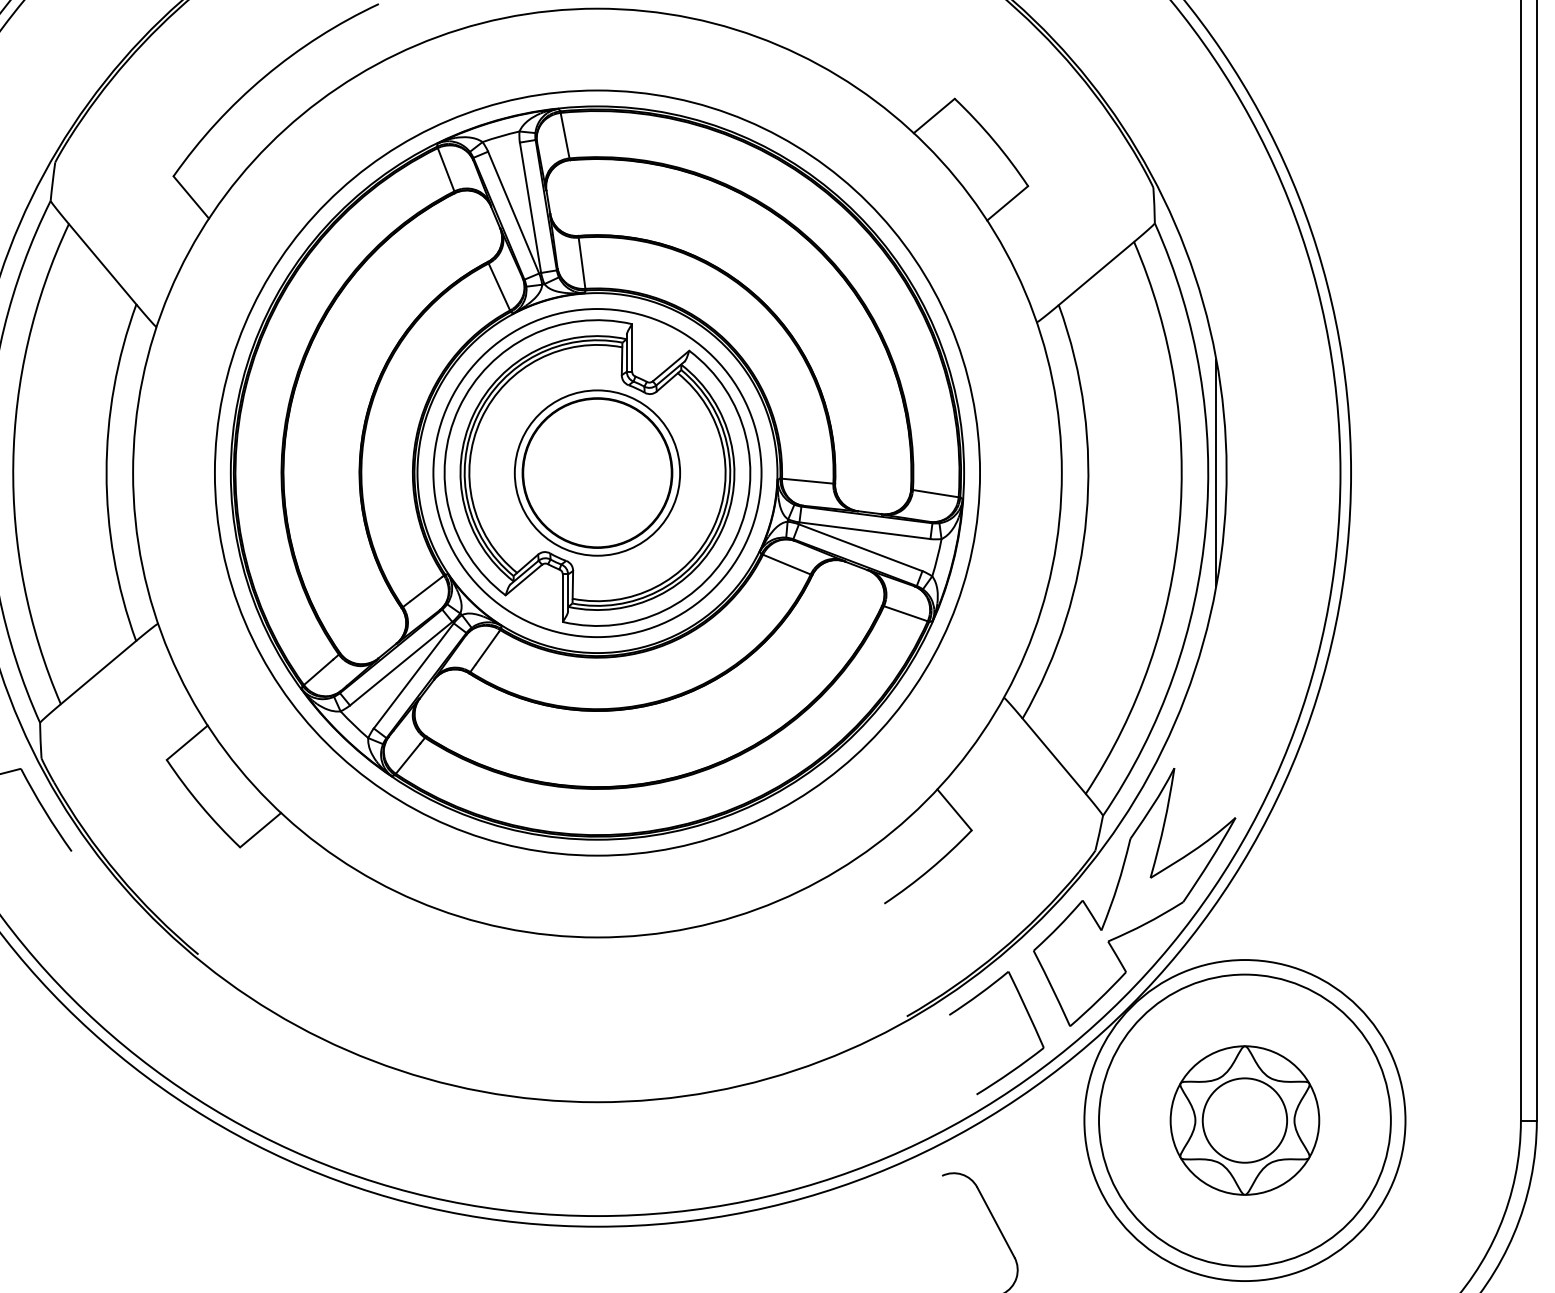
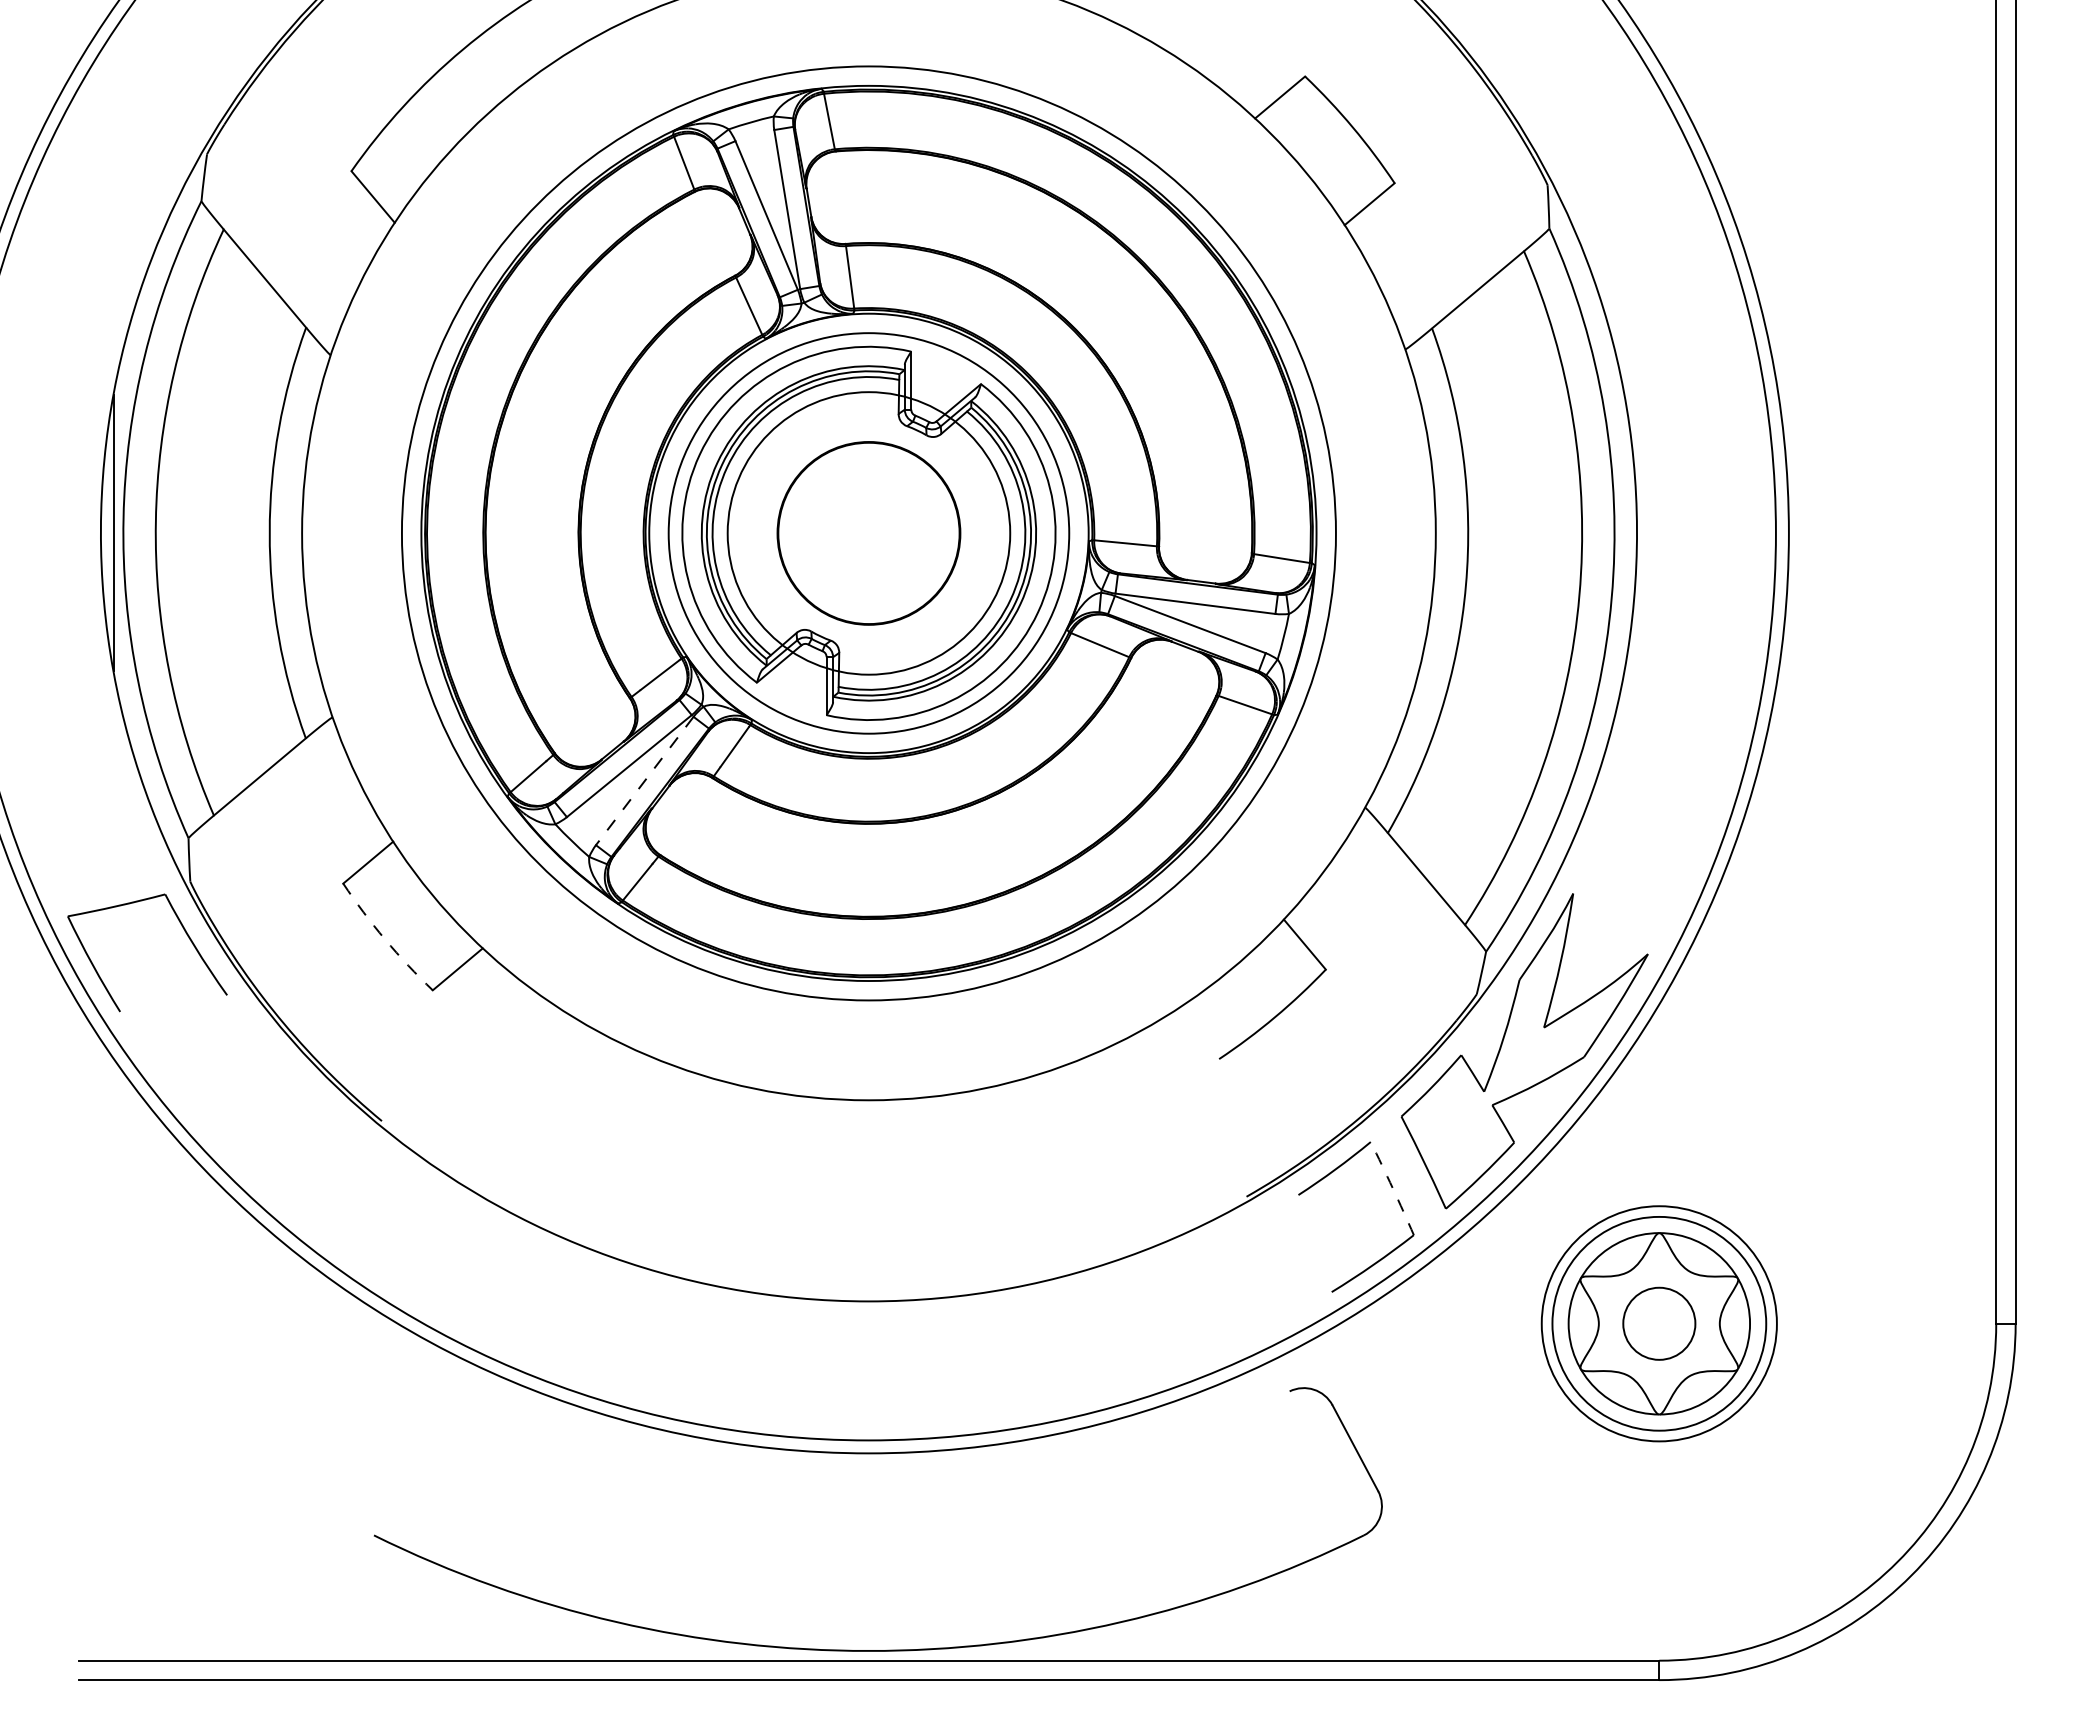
circle: (597, 473) -> (868, 533), size x1.4
line: (1215, 473) -> (1623, 533), removed
line: (413, 676) -> (644, 781), solid -> dashed
arc: (201, 805) -> (385, 939), solid -> dashed
arc: (1026, 1009) -> (1392, 1188), solid -> dashed
circle: (1244, 1120) -> (1658, 1323), size x0.7
circle: (1245, 1120) -> (1659, 1323), size x0.6
circle: (1245, 1120) -> (1659, 1323), size x0.6

